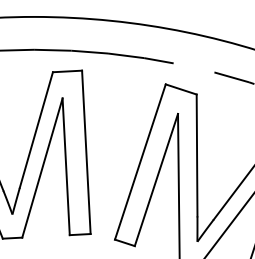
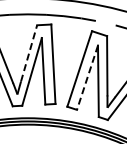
line: (37, 128) -> (29, 52), solid -> dashed
line: (156, 179) -> (87, 77), solid -> dashed

